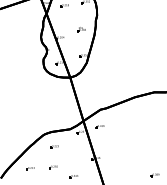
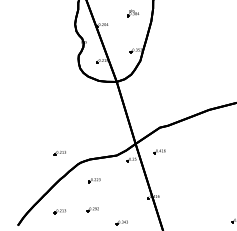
part: (30, 127) -> (60, 153), added

